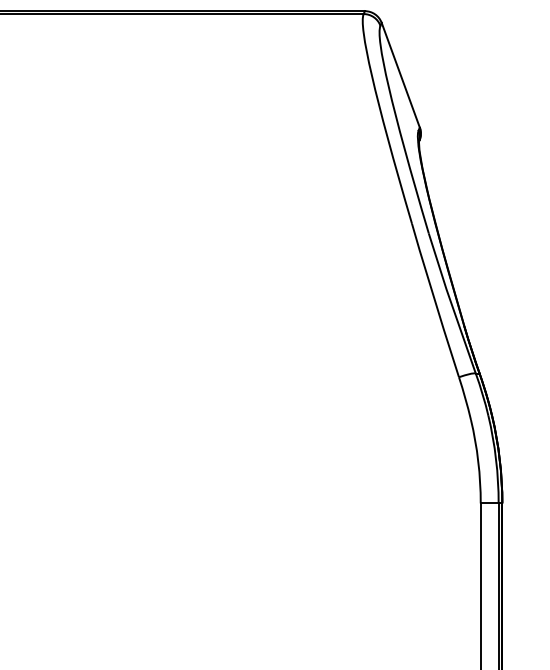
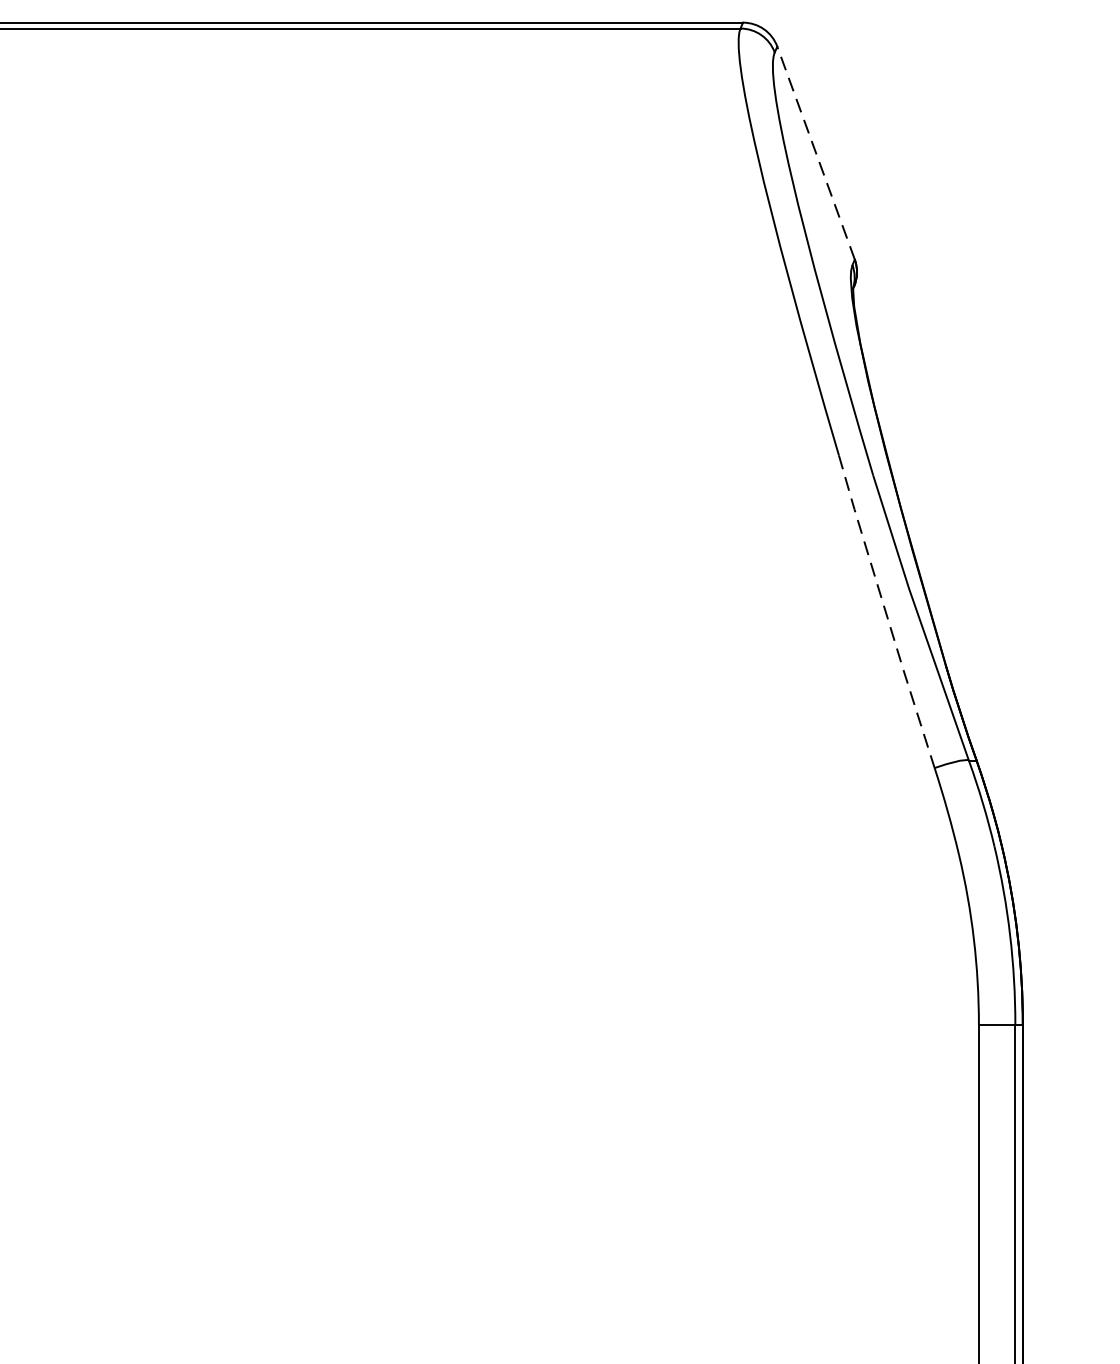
line: (400, 75) -> (815, 153), solid -> dashed
line: (435, 300) -> (886, 611), solid -> dashed

